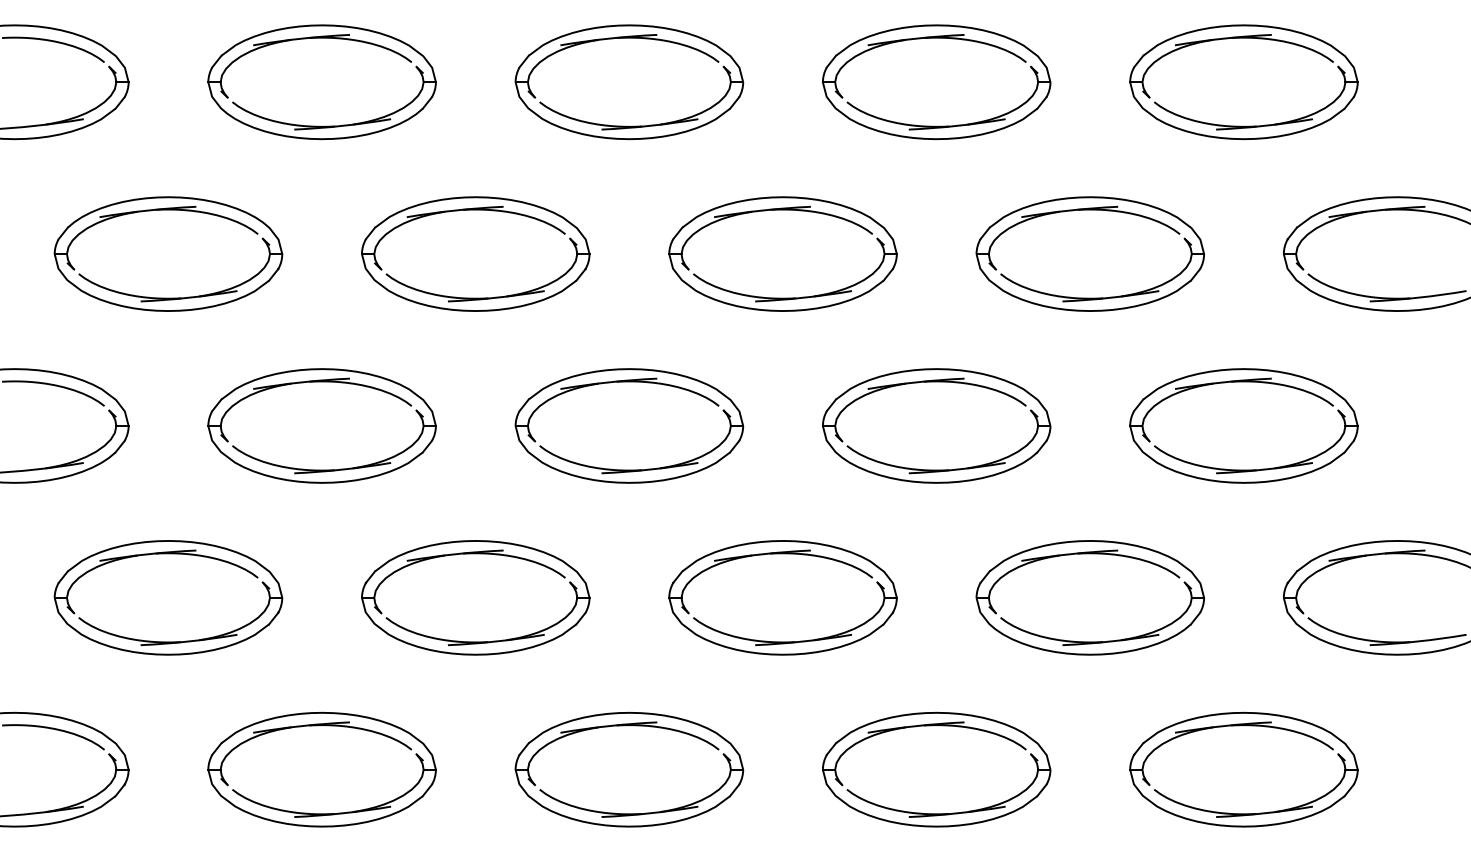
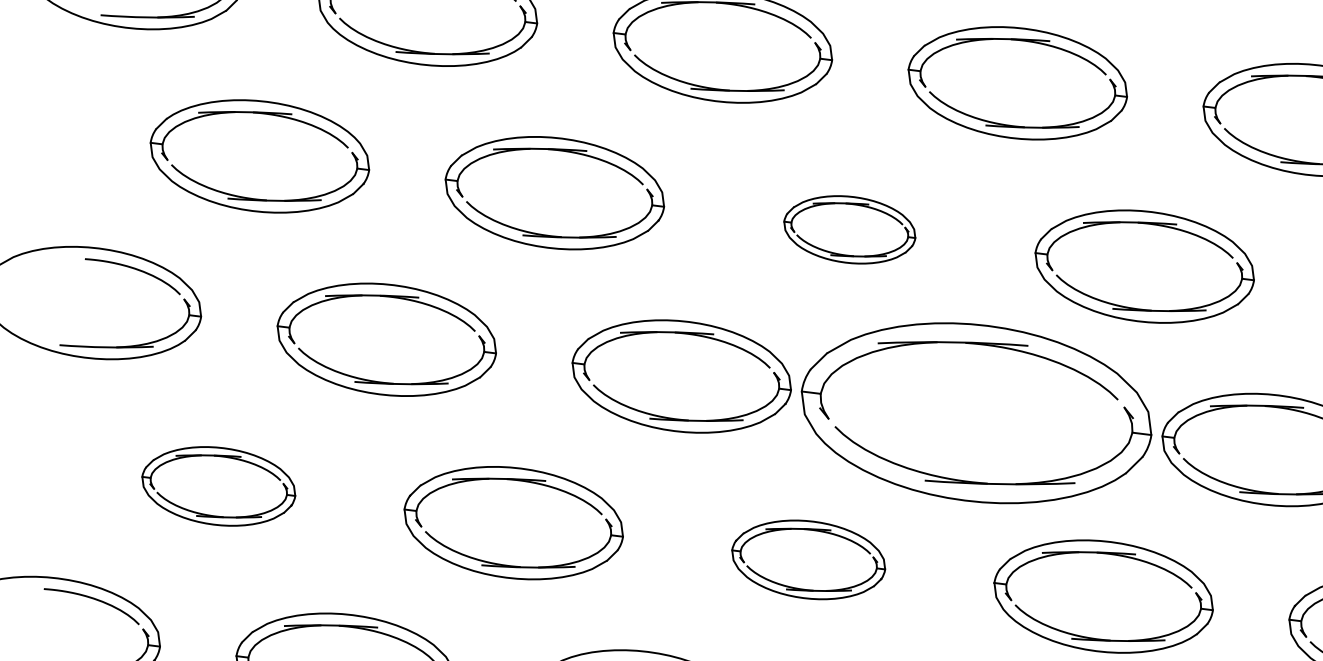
part: (782, 253) -> (849, 229), size x0.6
part: (936, 425) -> (976, 412), size x1.6
part: (168, 597) -> (218, 486), size x0.7
part: (782, 597) -> (808, 559), size x0.7

